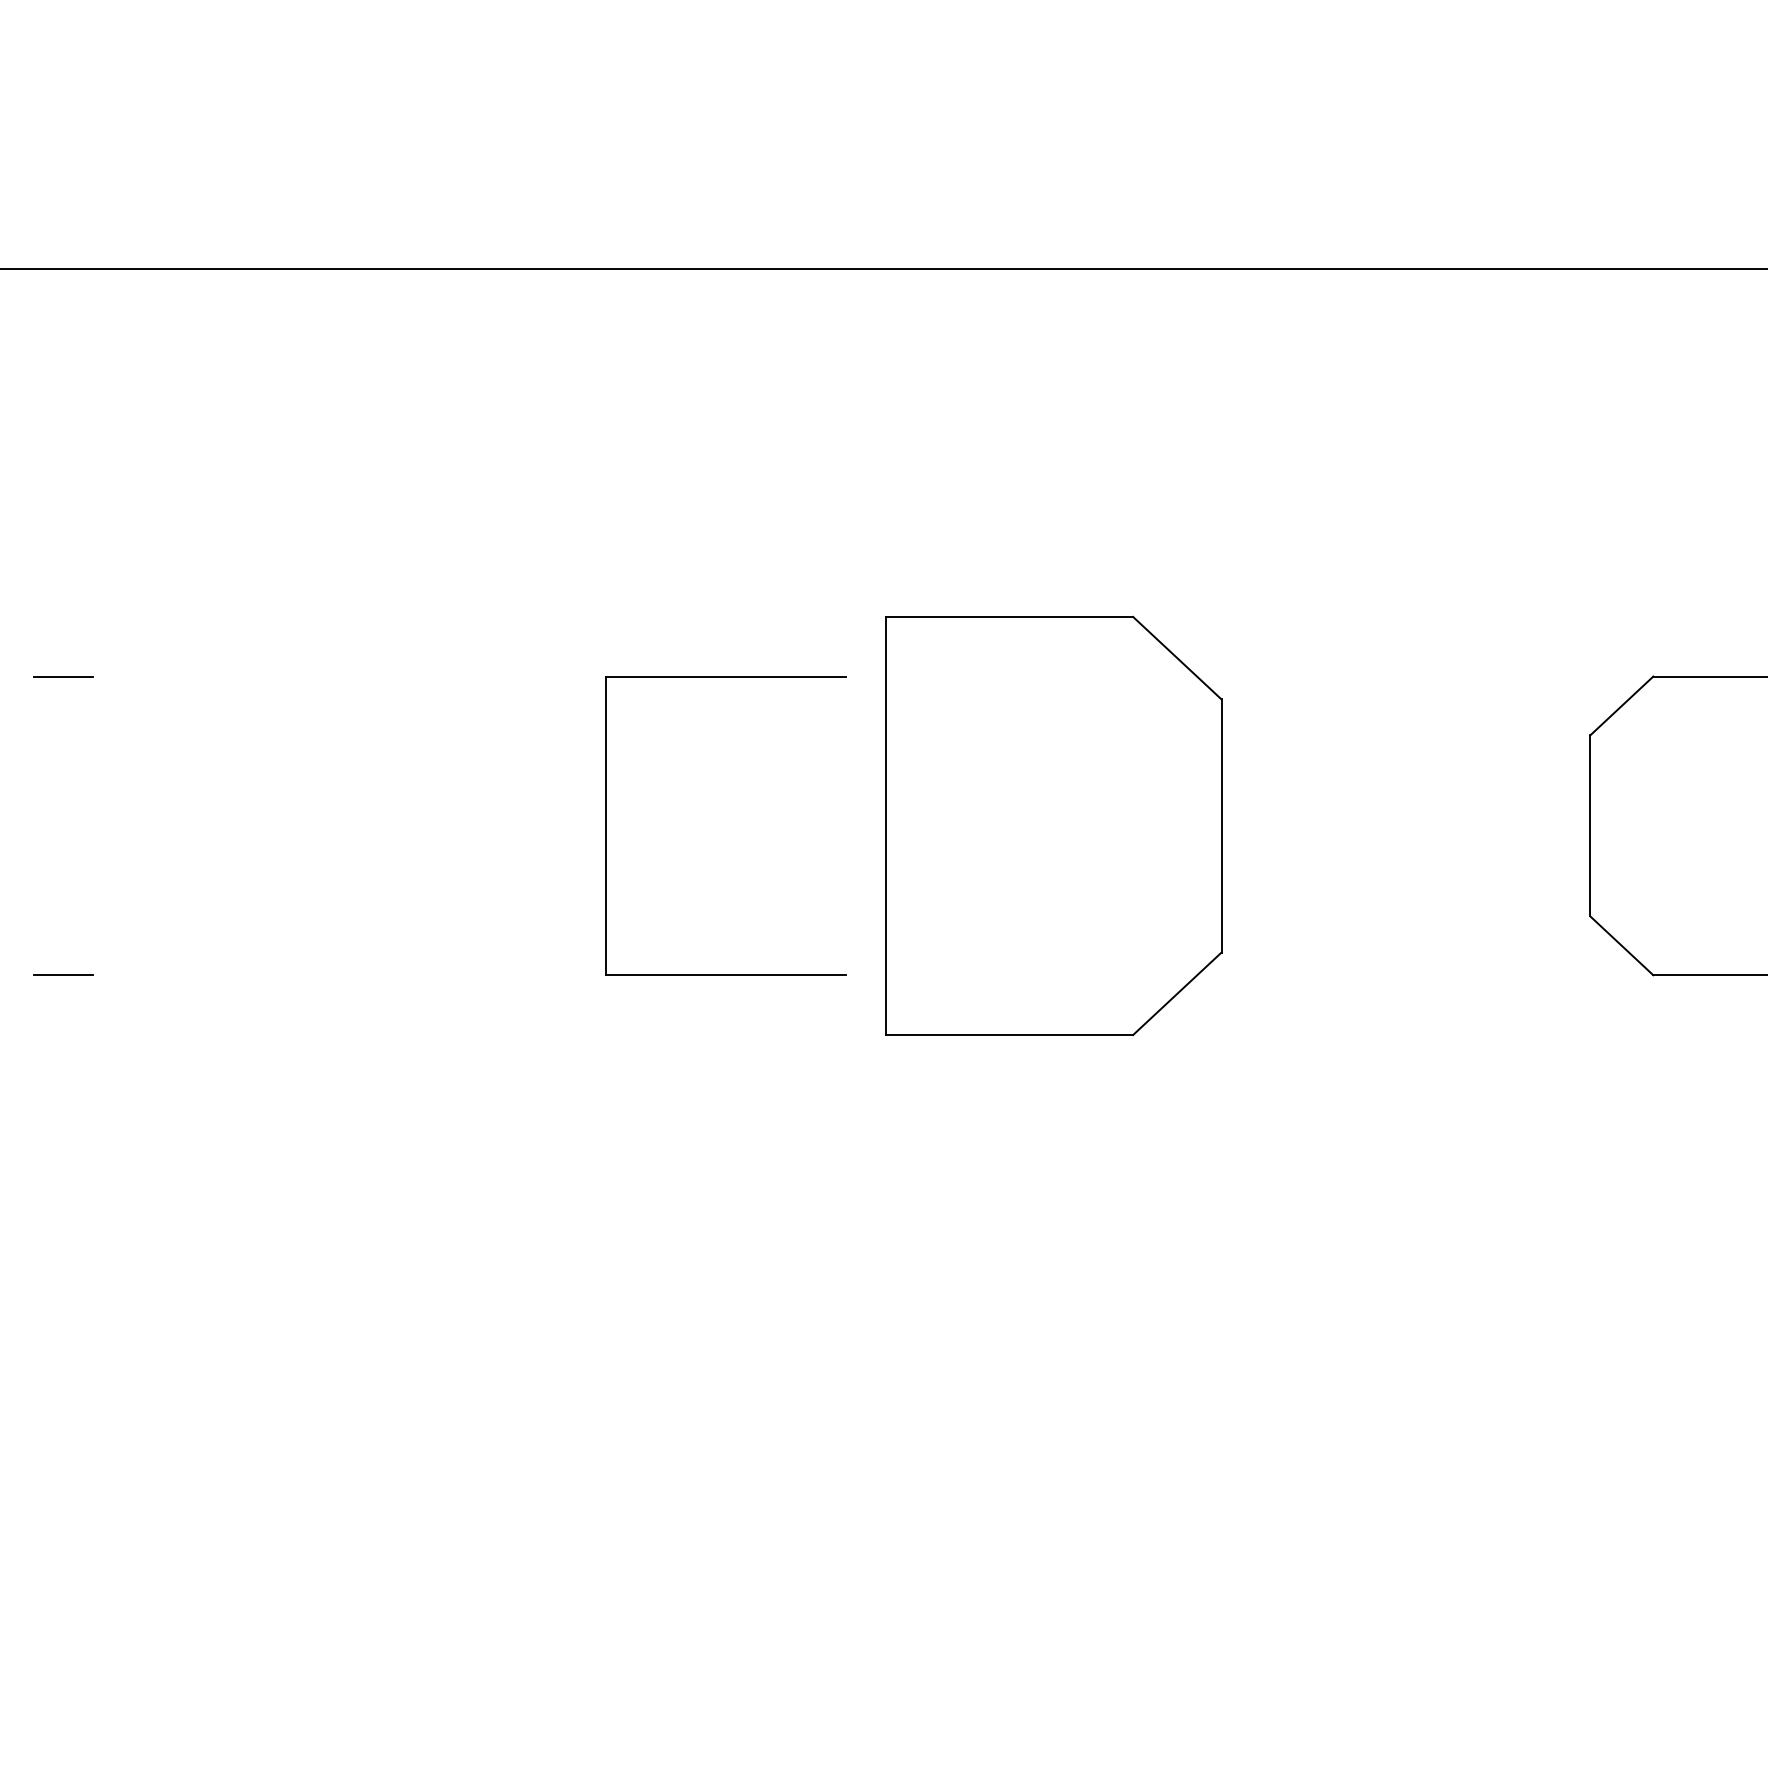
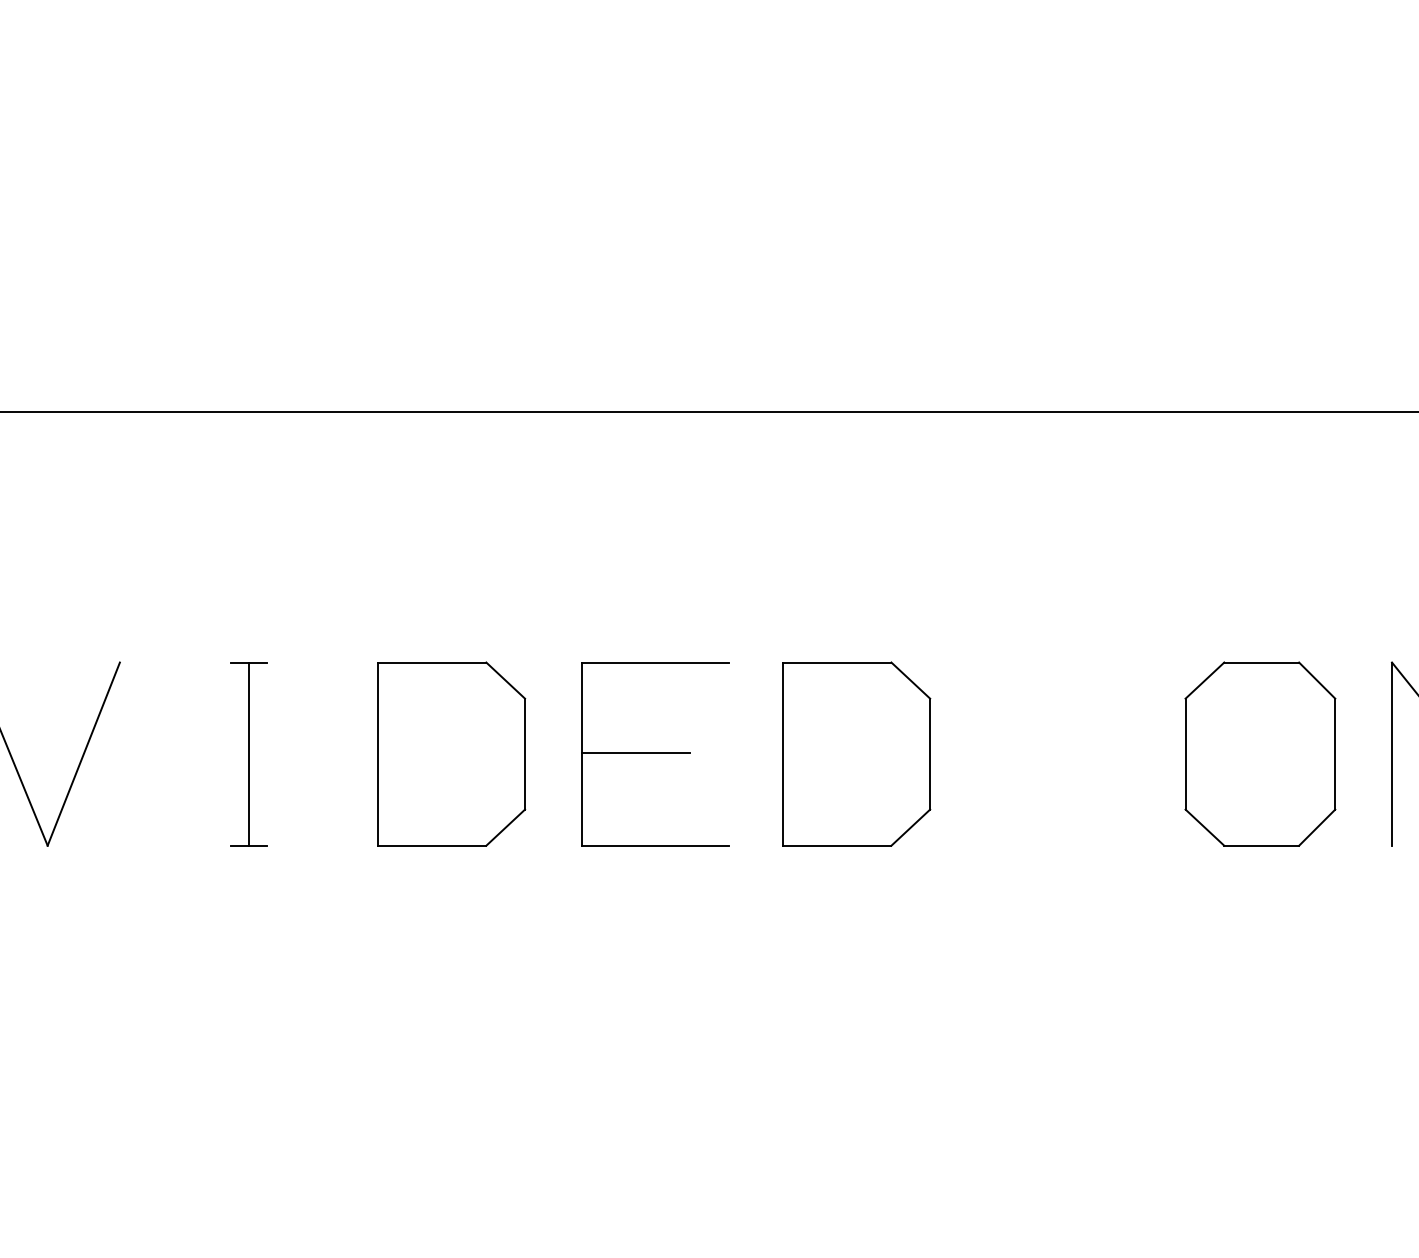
line: (693, 823) -> (635, 752), added
line: (62, 824) -> (248, 753), added
part: (393, 824) -> (451, 753), added
part: (1053, 824) -> (856, 753), size x0.71

